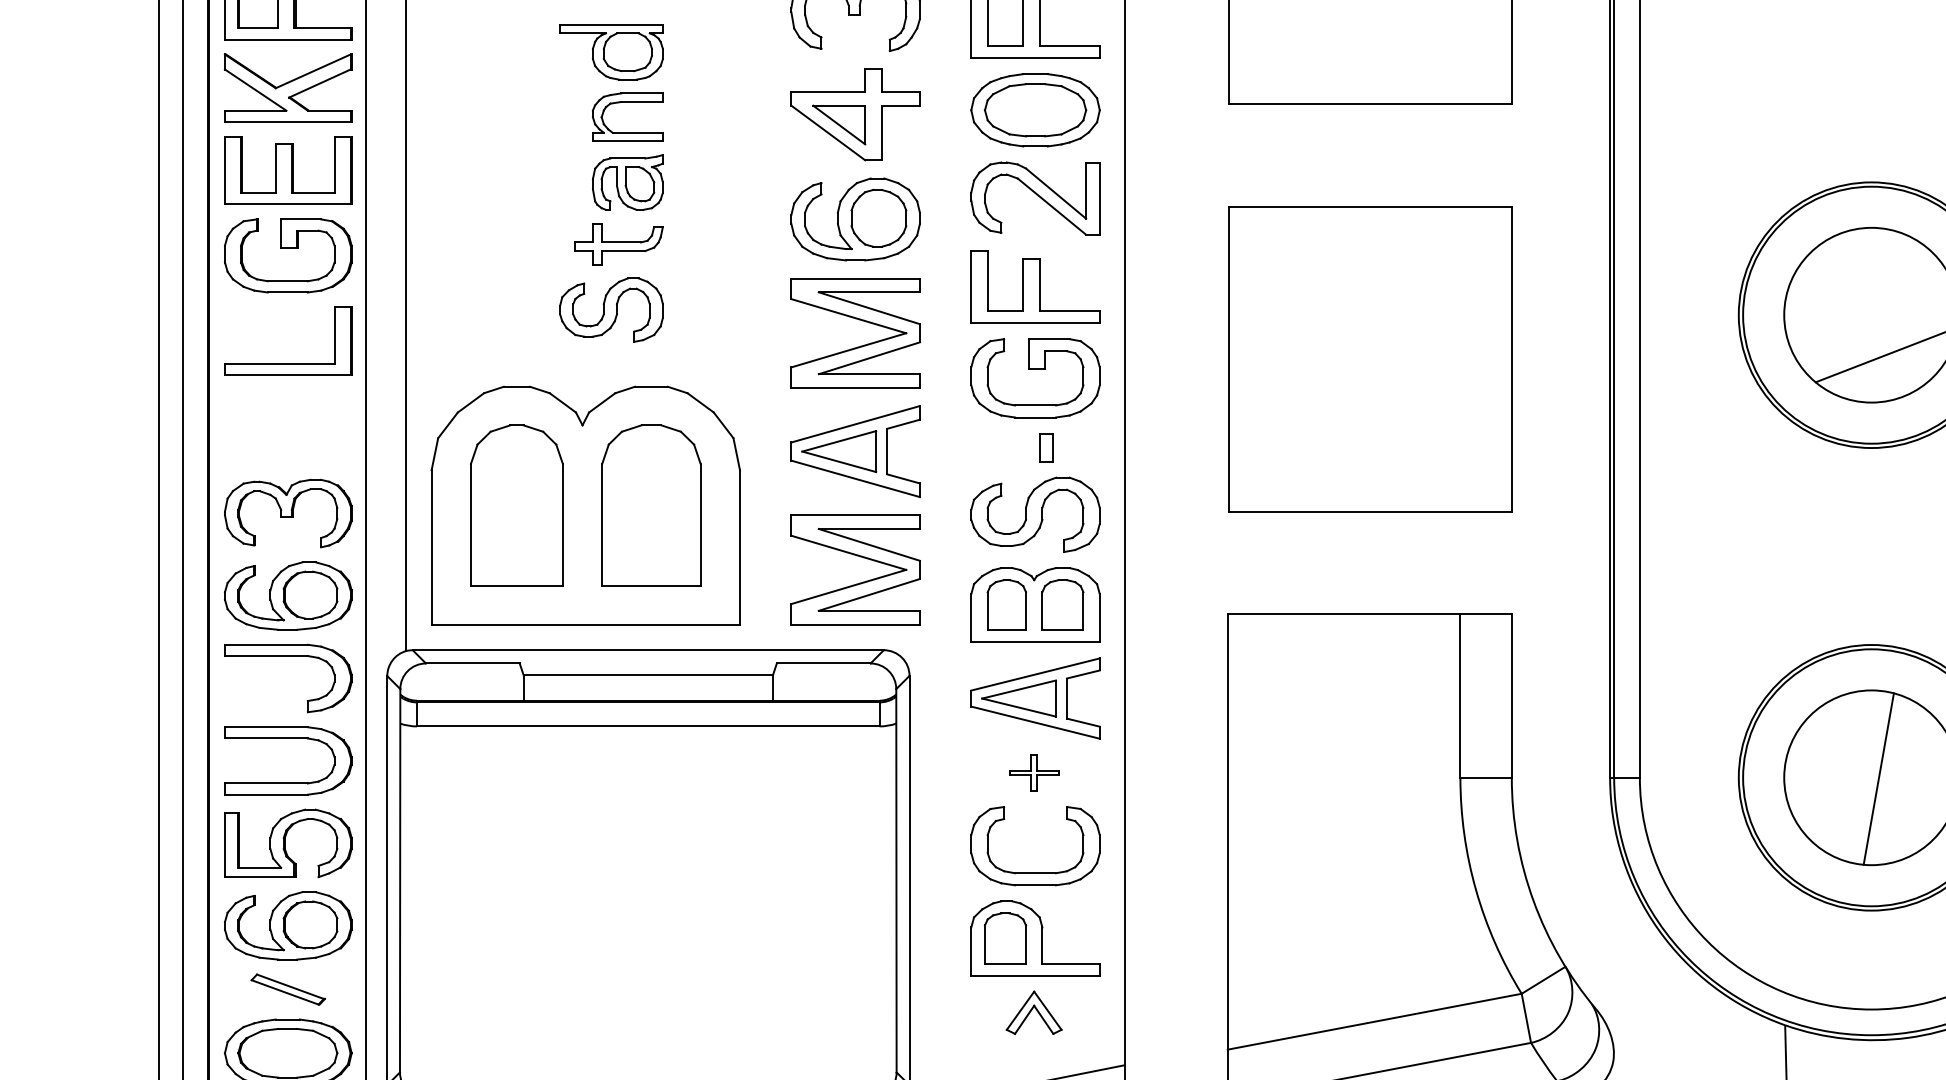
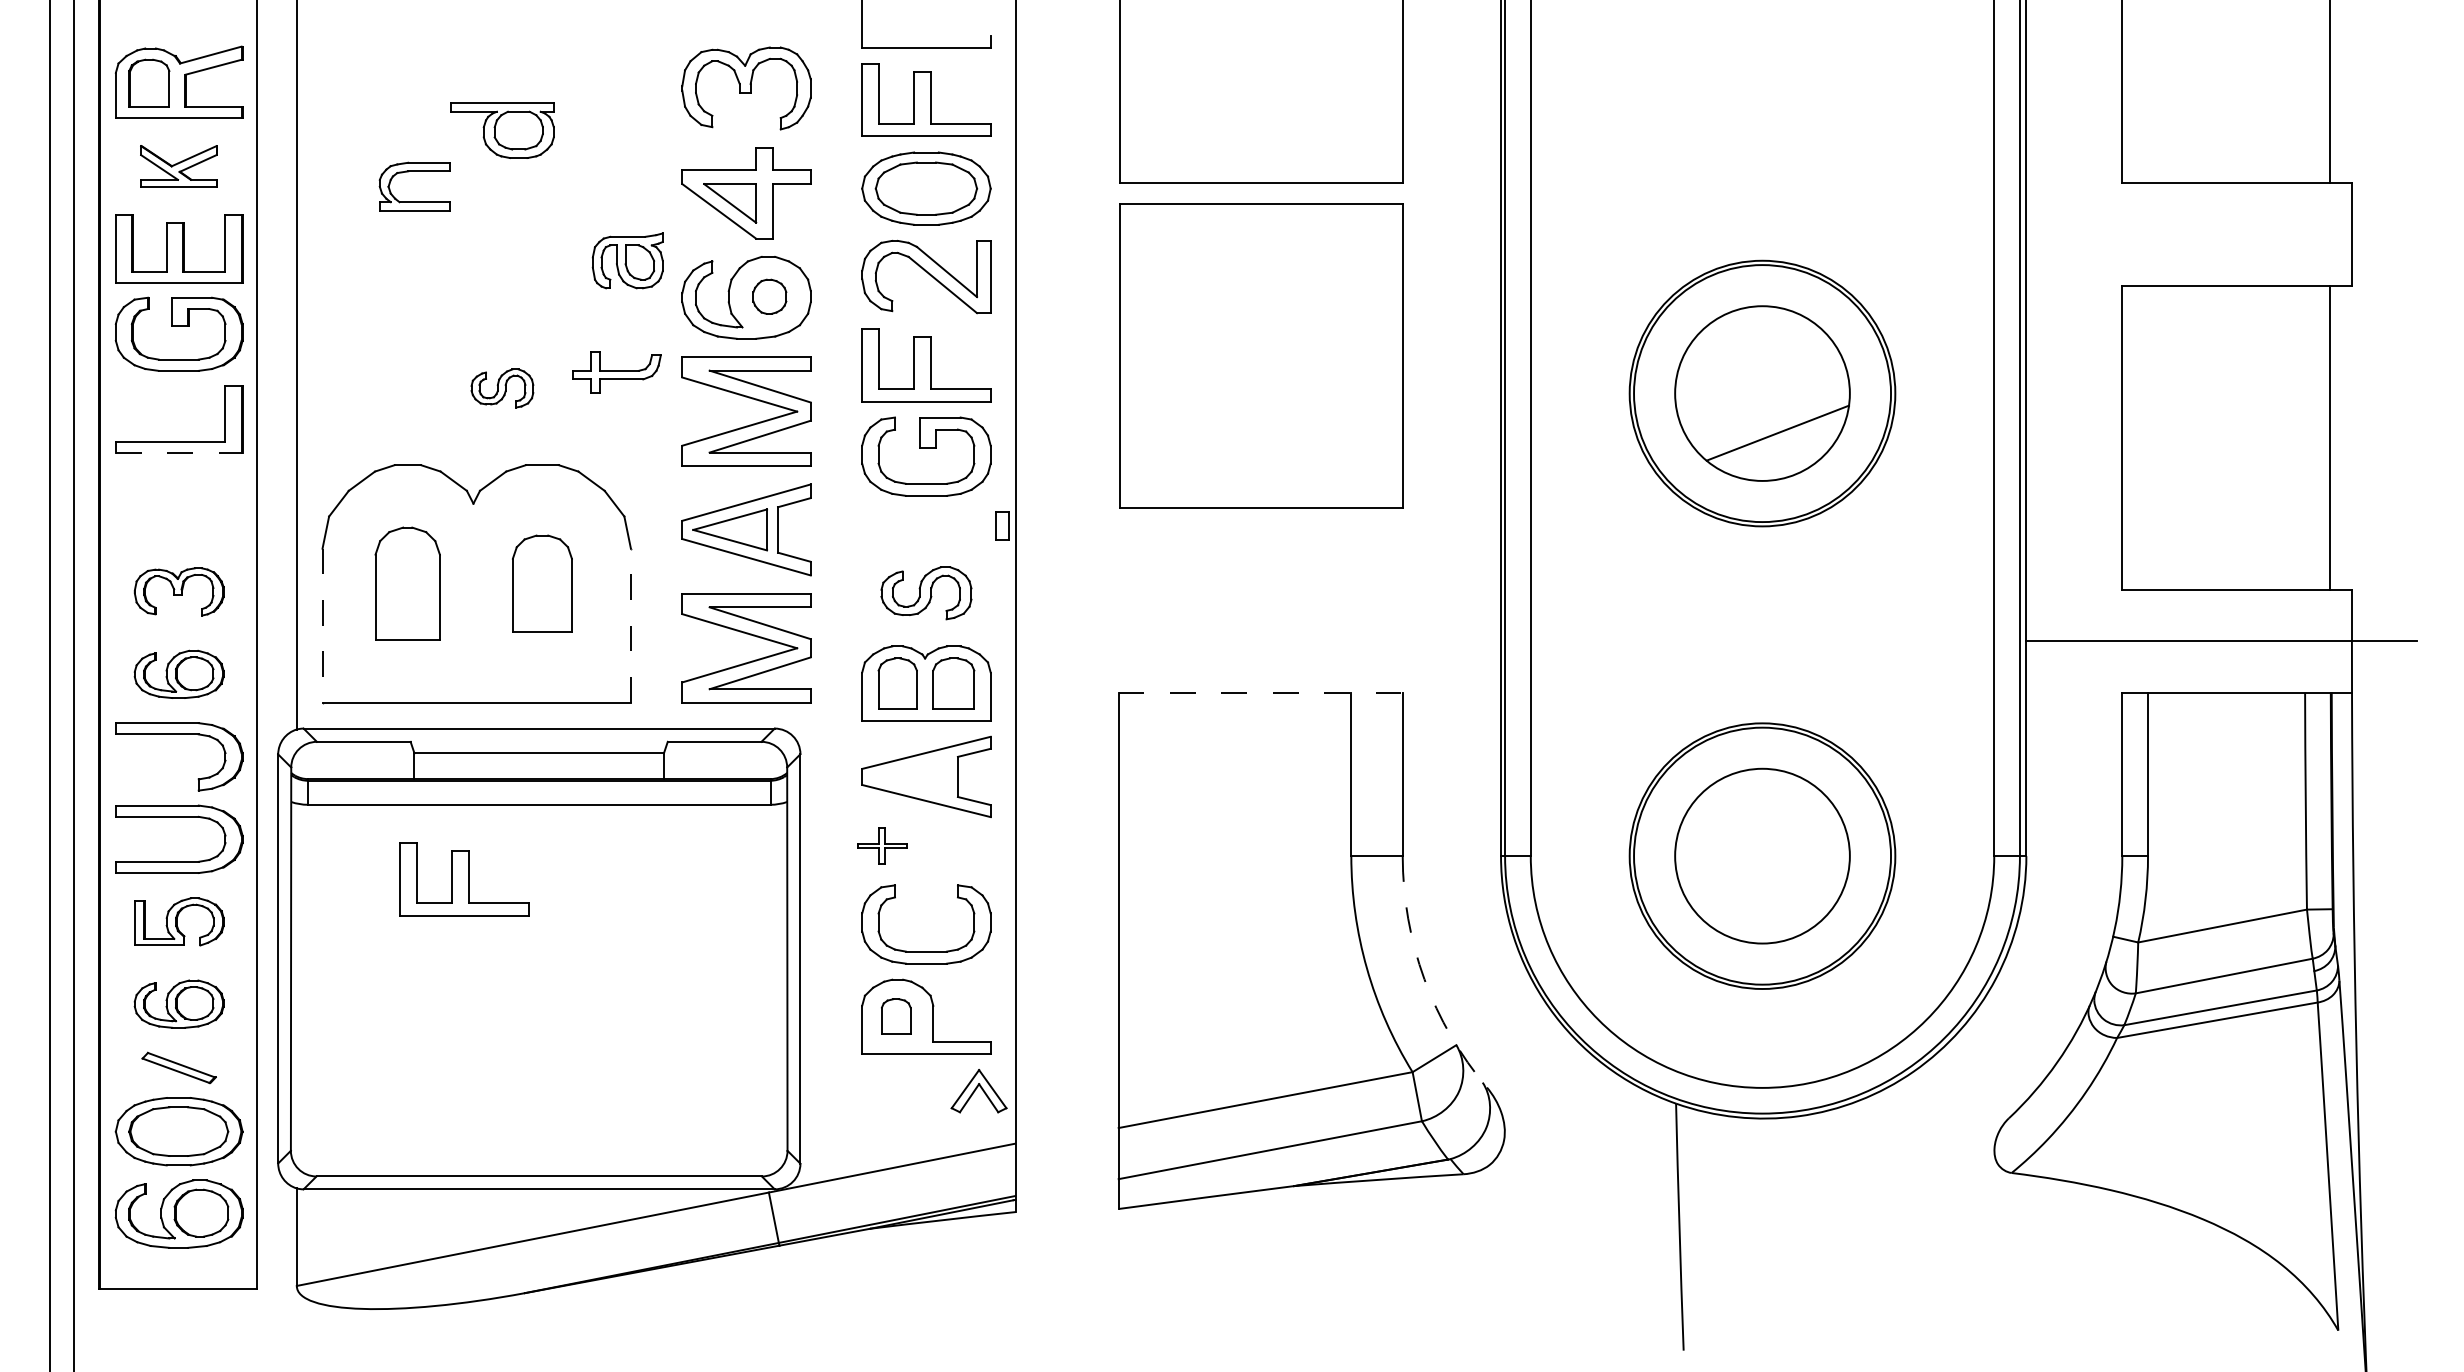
part: (287, 87) -> (178, 165), size x0.6
part: (627, 102) -> (414, 171), moved
part: (627, 182) -> (627, 260), moved
part: (878, 218) -> (769, 296), size x0.6
part: (618, 244) -> (616, 372), moved
part: (611, 310) -> (502, 388), size x0.6
part: (1370, 359) -> (1261, 355), moved
line: (288, 375) -> (179, 453), solid -> dashed
part: (1046, 447) -> (1002, 525), moved
part: (516, 505) -> (407, 583), size x0.7
part: (651, 505) -> (542, 583), size x0.6
part: (287, 513) -> (178, 591), size x0.7
part: (1035, 515) -> (926, 593), size x0.7
line: (739, 547) -> (630, 625), solid -> dashed
line: (431, 548) -> (322, 626), solid -> dashed
part: (287, 596) -> (178, 674), size x0.7
line: (1370, 614) -> (1261, 692), solid -> dashed
part: (1018, 698) -> (909, 776), removed
part: (1034, 772) -> (882, 845), moved
line: (1878, 779) -> (1769, 857), removed
part: (573, 801) -> (464, 879), added
part: (288, 843) -> (179, 921), size x0.7
arc: (1533, 901) -> (1424, 979), solid -> dashed
part: (287, 925) -> (178, 1003), size x0.7
part: (1004, 938) -> (895, 1016), size x0.7
part: (1033, 1013) -> (978, 1091), moved

